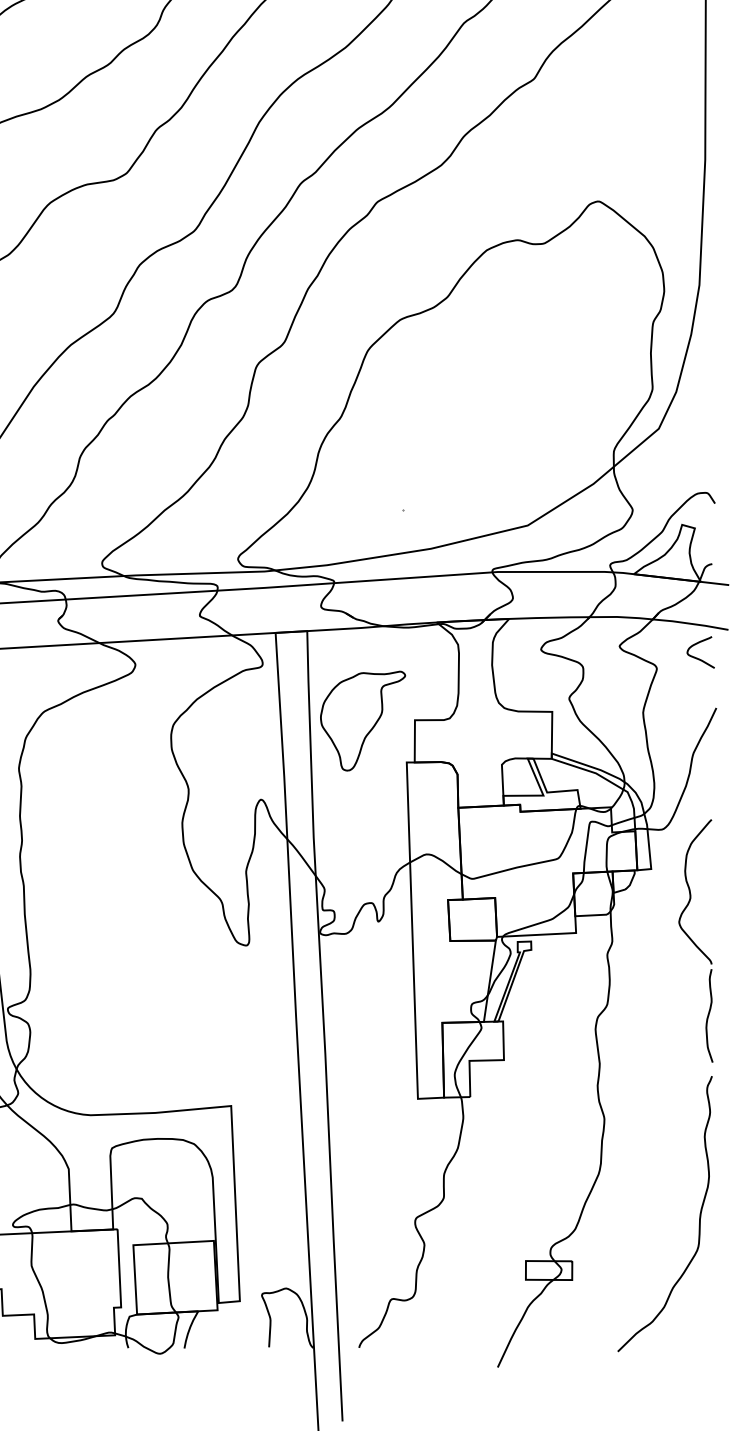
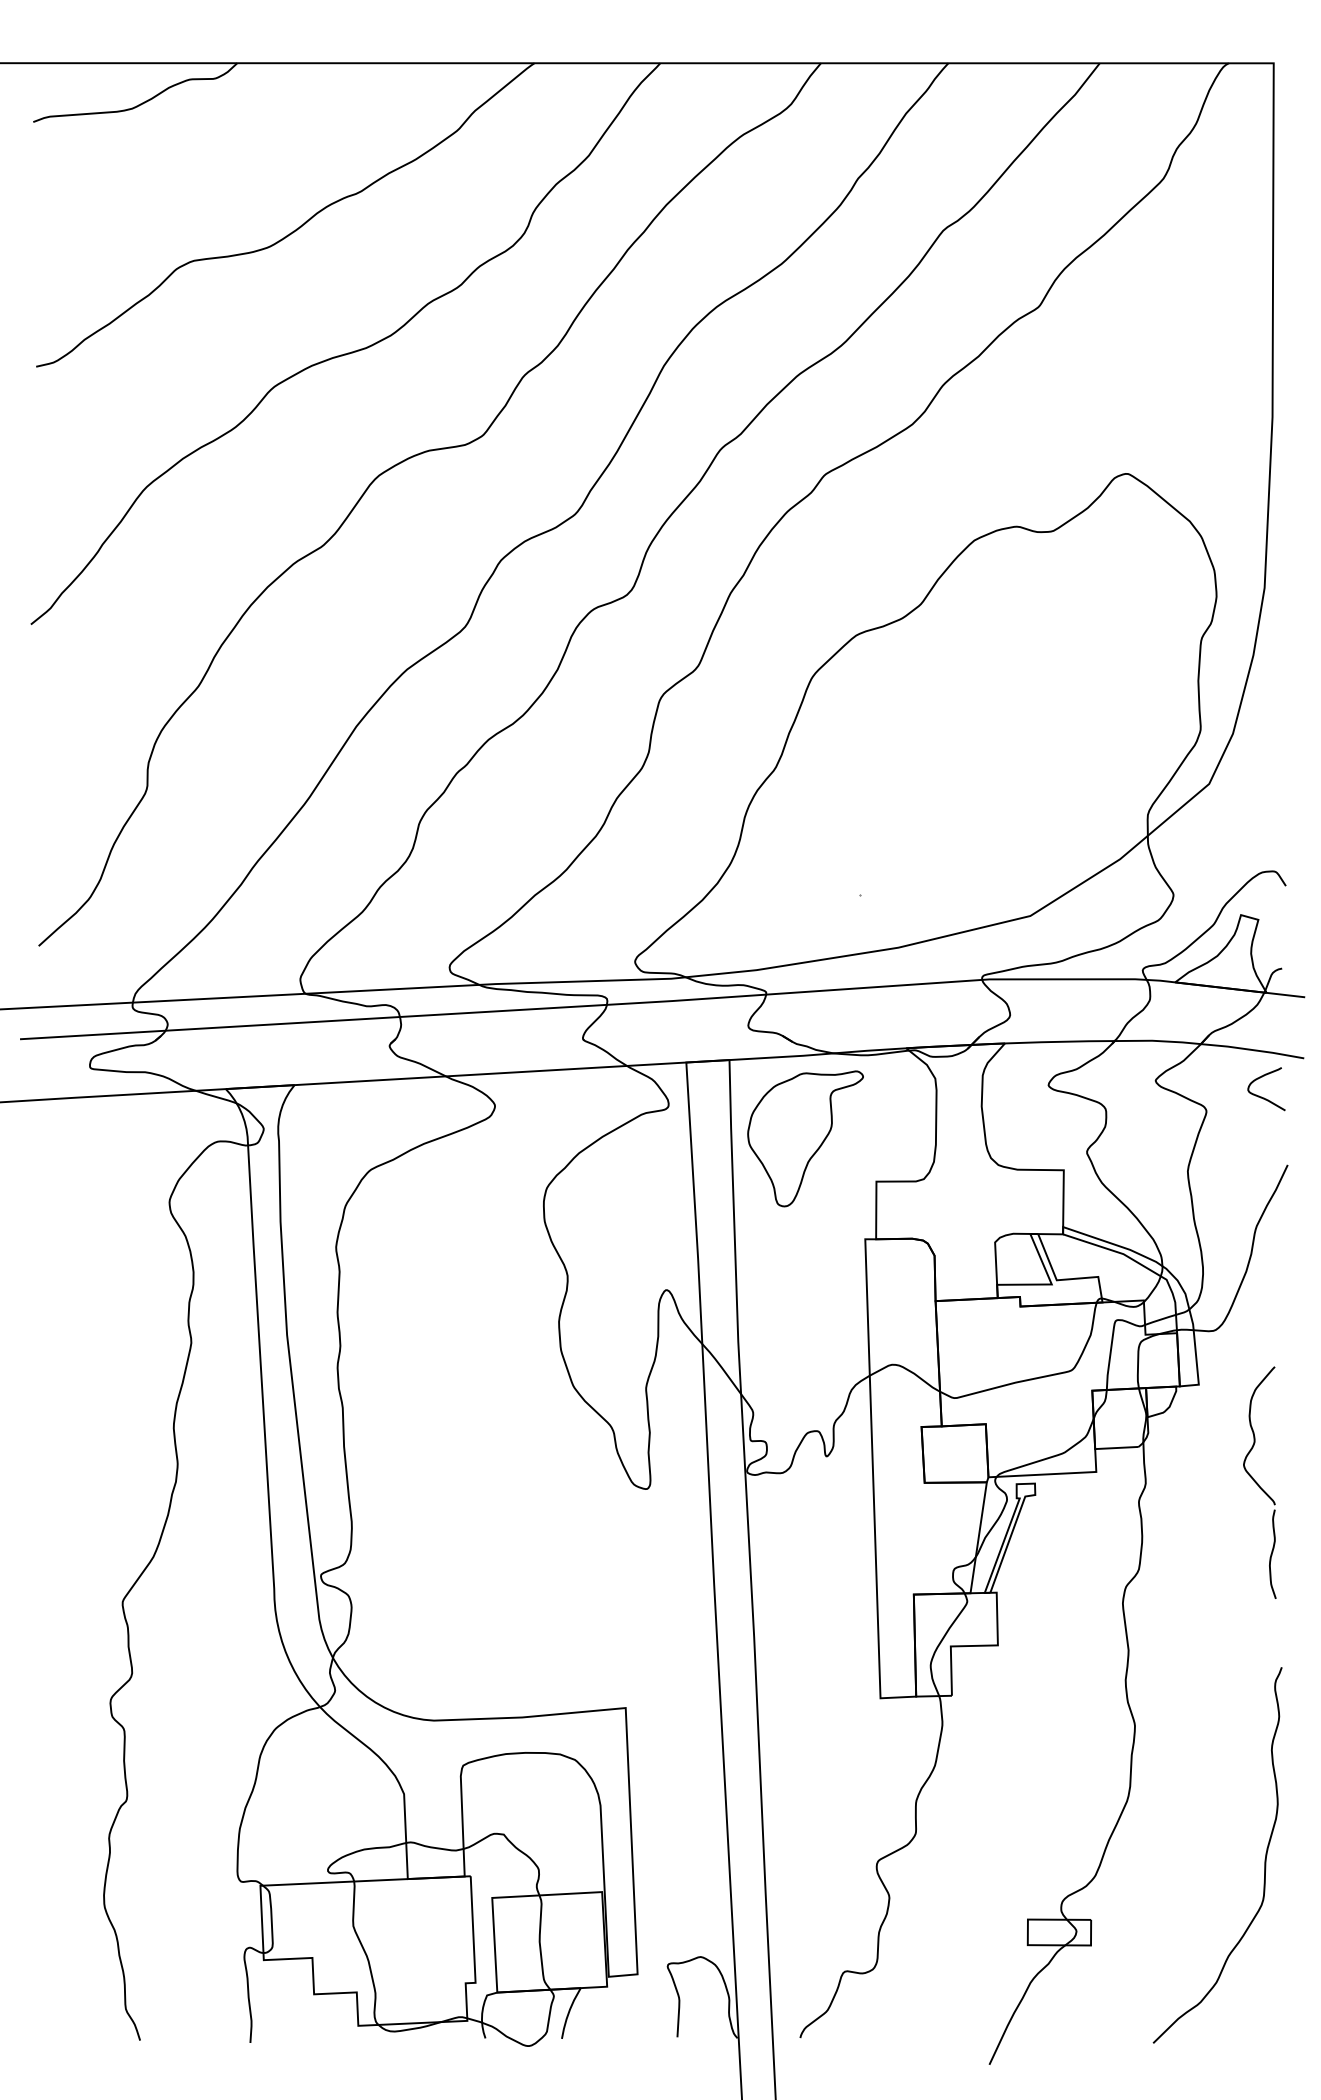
part: (362, 720) -> (805, 1138), moved
part: (695, 940) -> (1259, 1482), size x0.7

